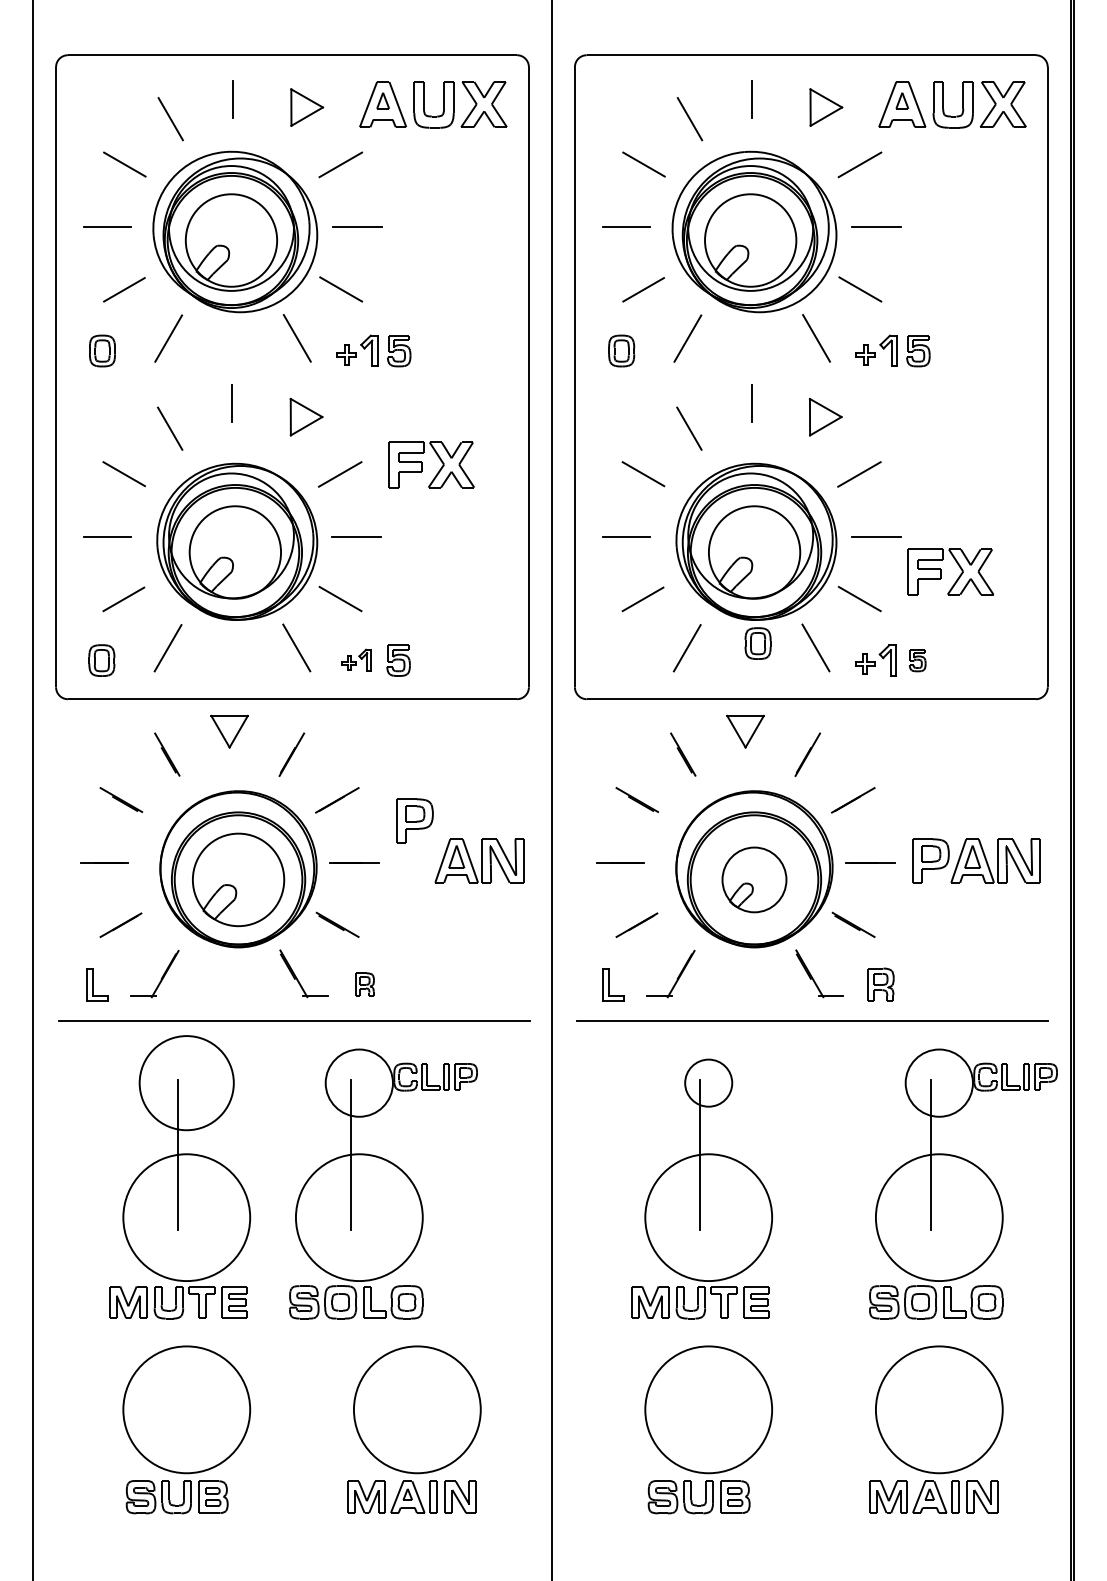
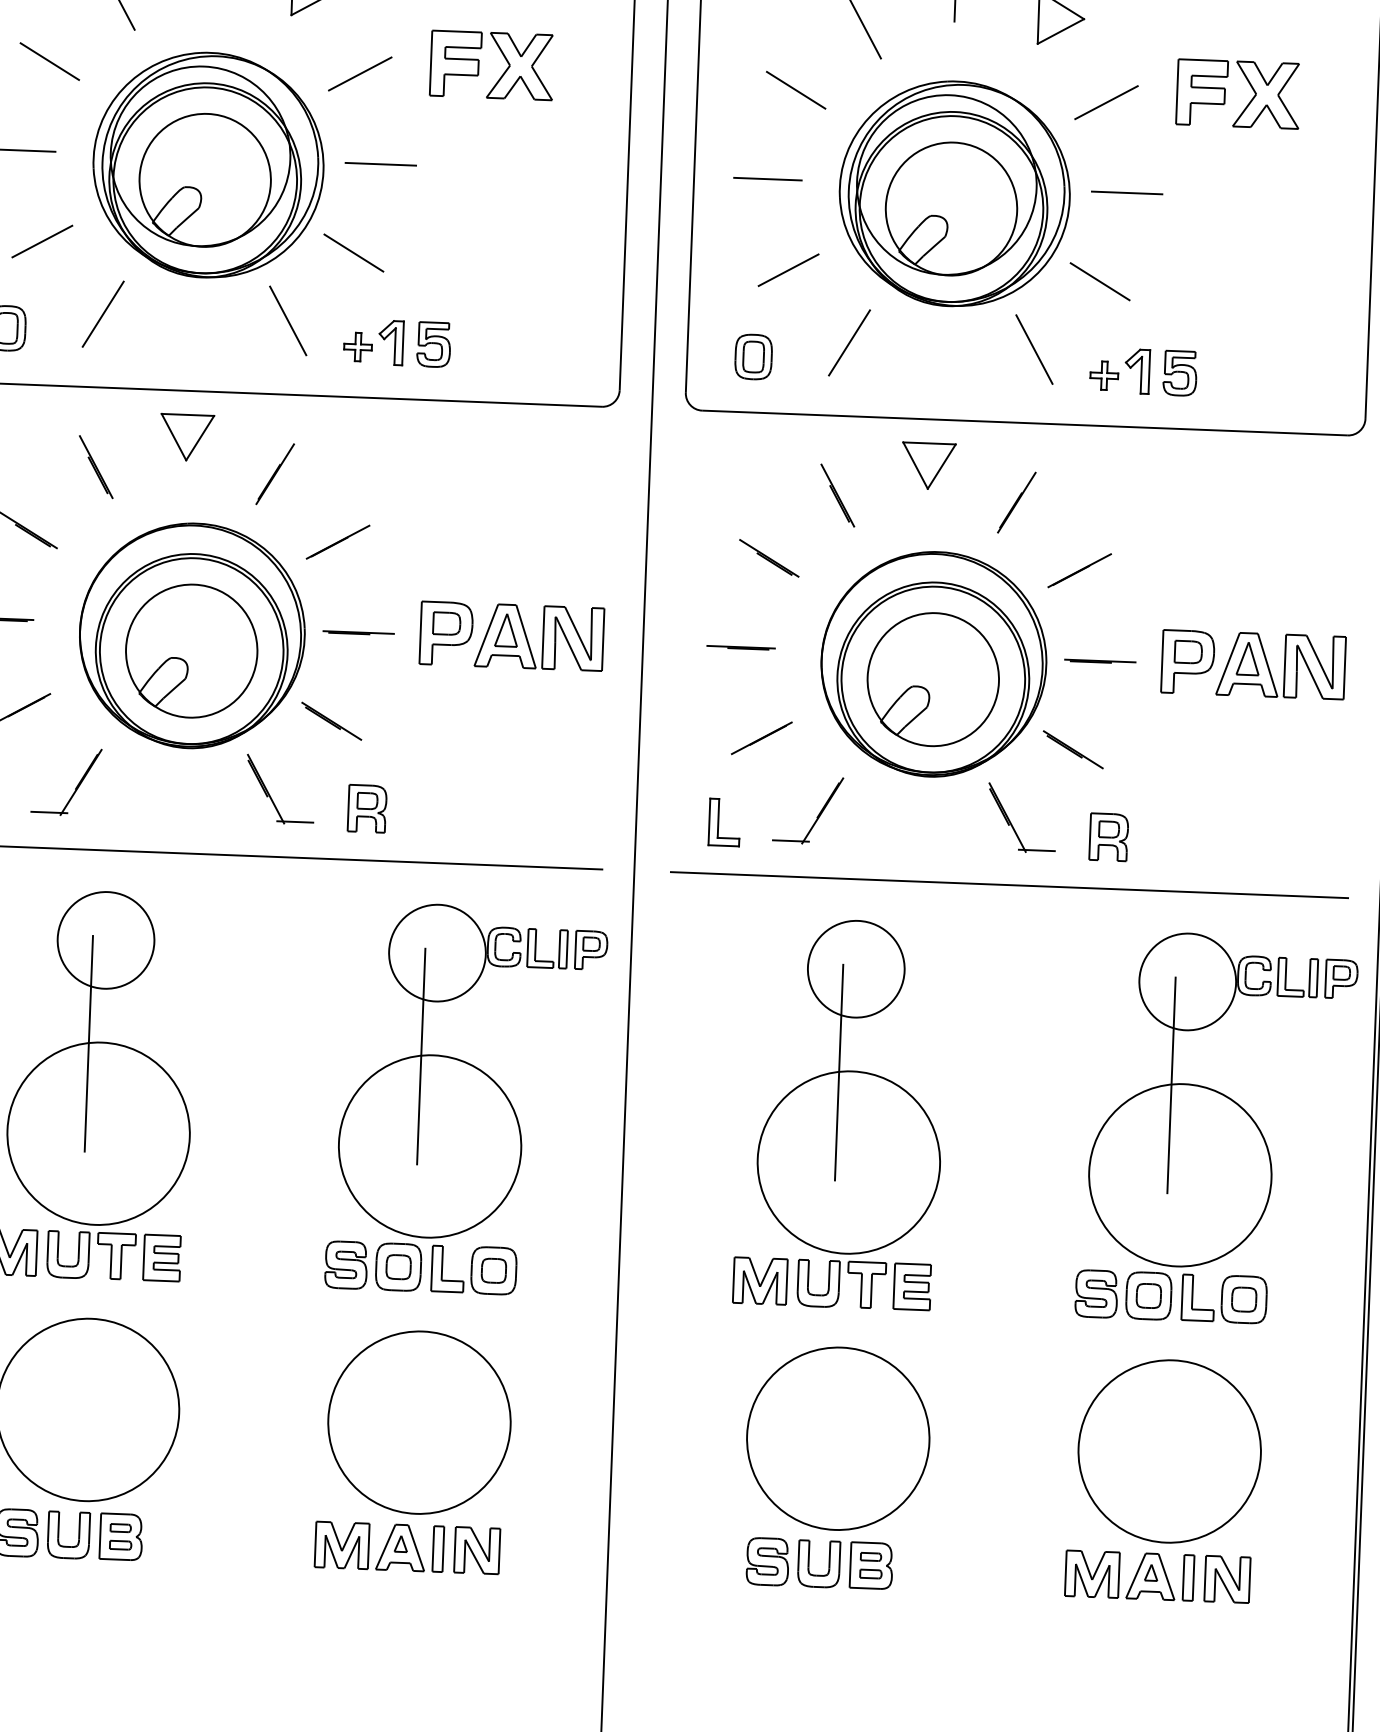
part: (941, 571) -> (1225, 92), moved
part: (757, 643) -> (752, 356), moved
part: (356, 660) -> (373, 342), size x1.43
part: (917, 660) -> (1179, 373), size x1.43
part: (414, 820) -> (445, 632), moved
part: (754, 879) -> (933, 679), size x1.43
part: (364, 984) -> (366, 808), size x1.43
circle: (186, 1082) -> (105, 939), size x0.71
circle: (708, 1082) -> (856, 968), size x1.43
part: (383, 1183) -> (466, 1098), moved

